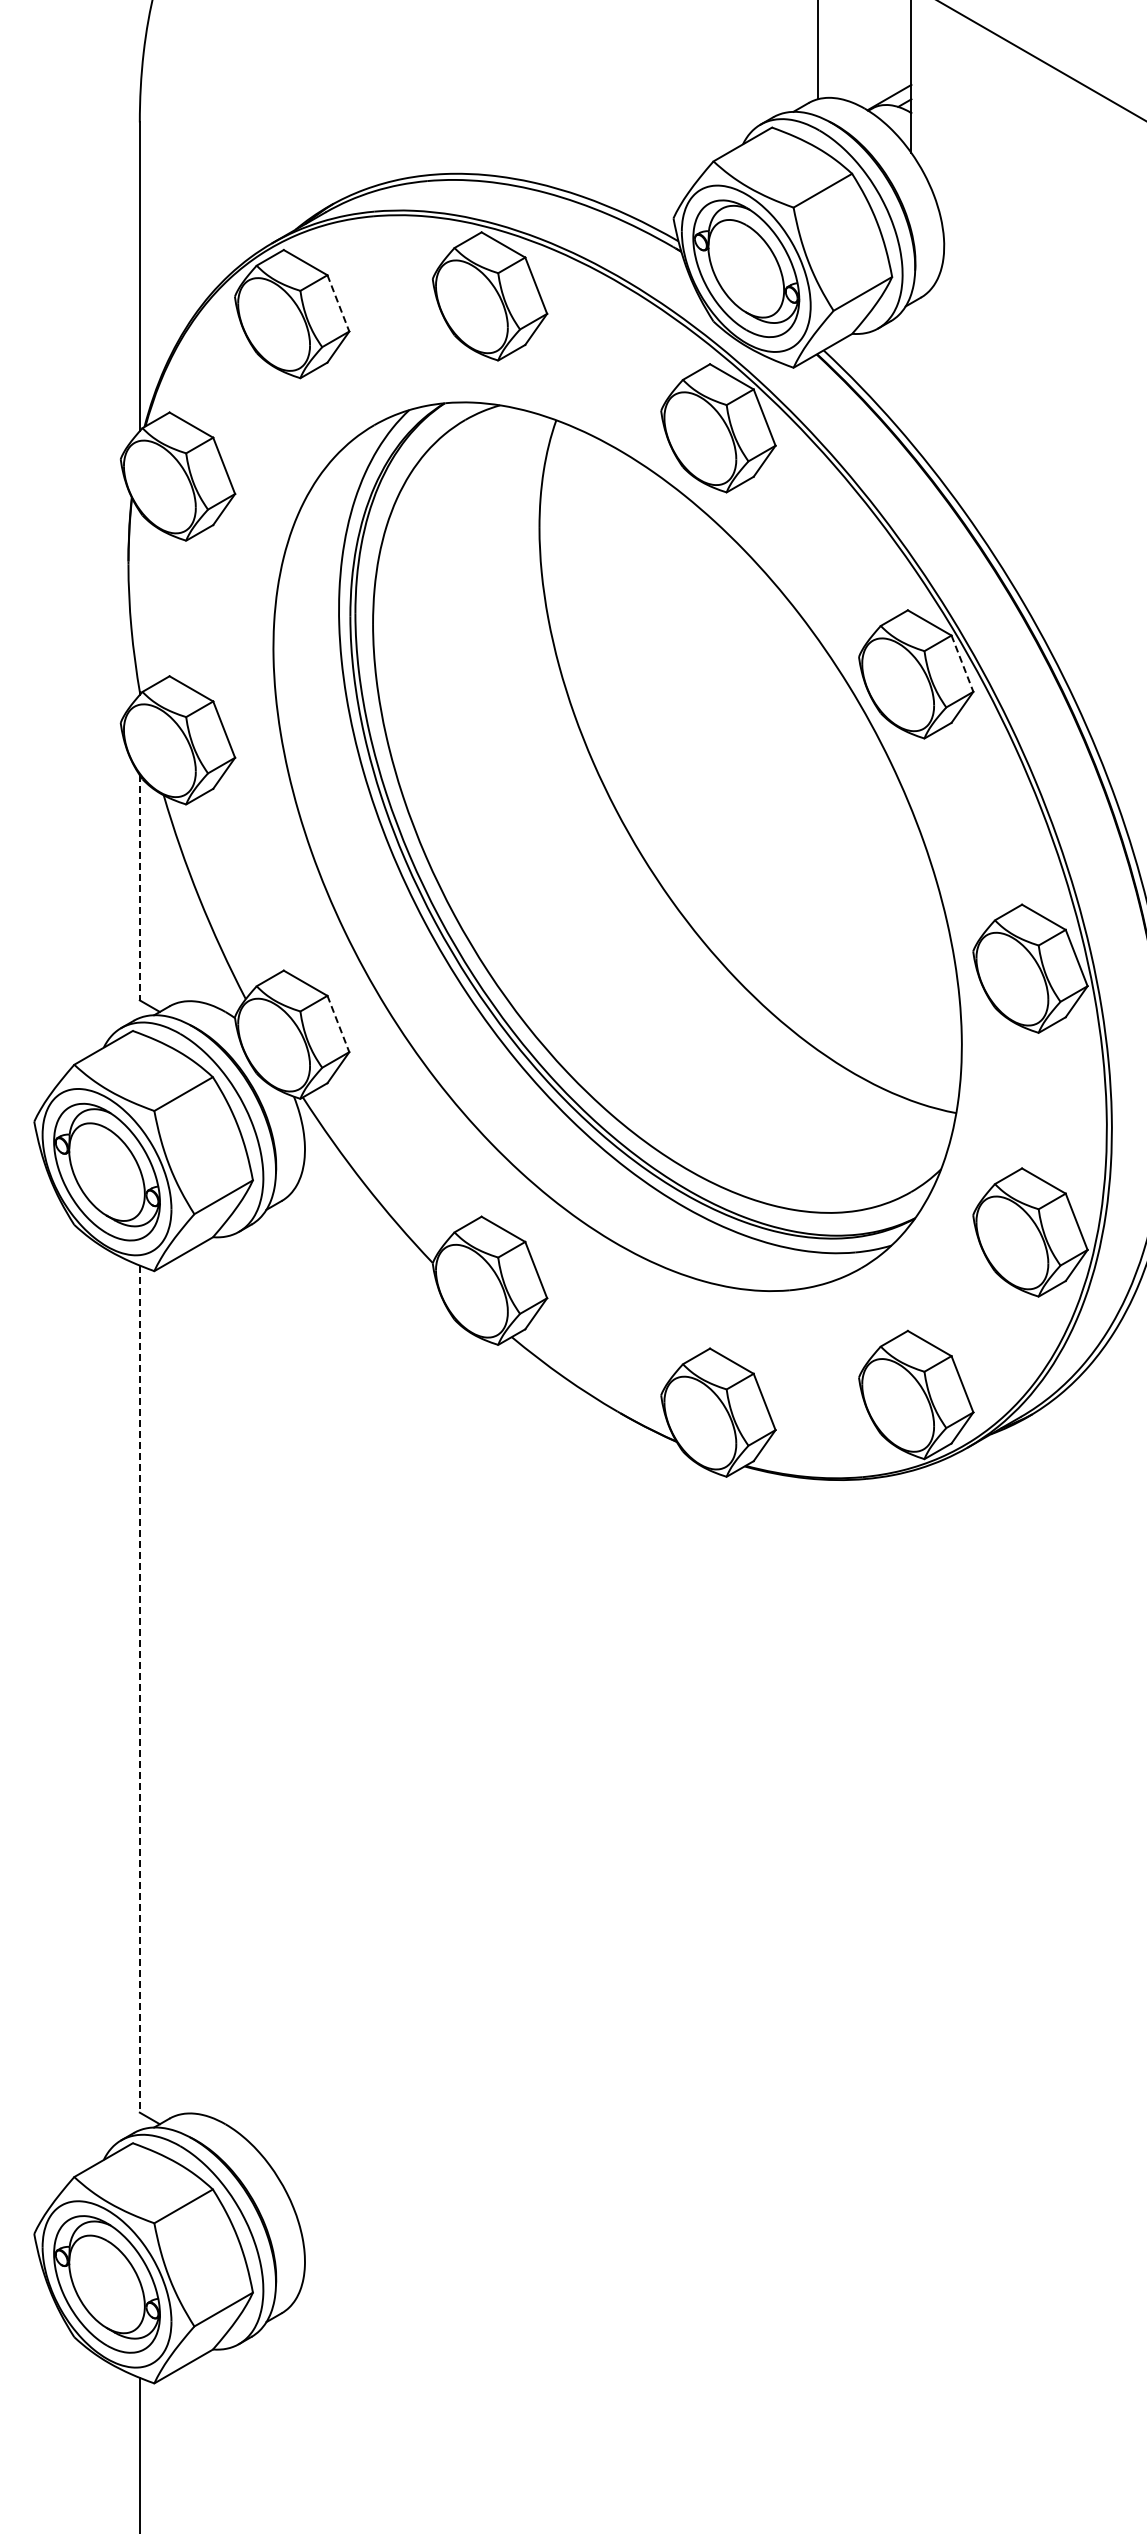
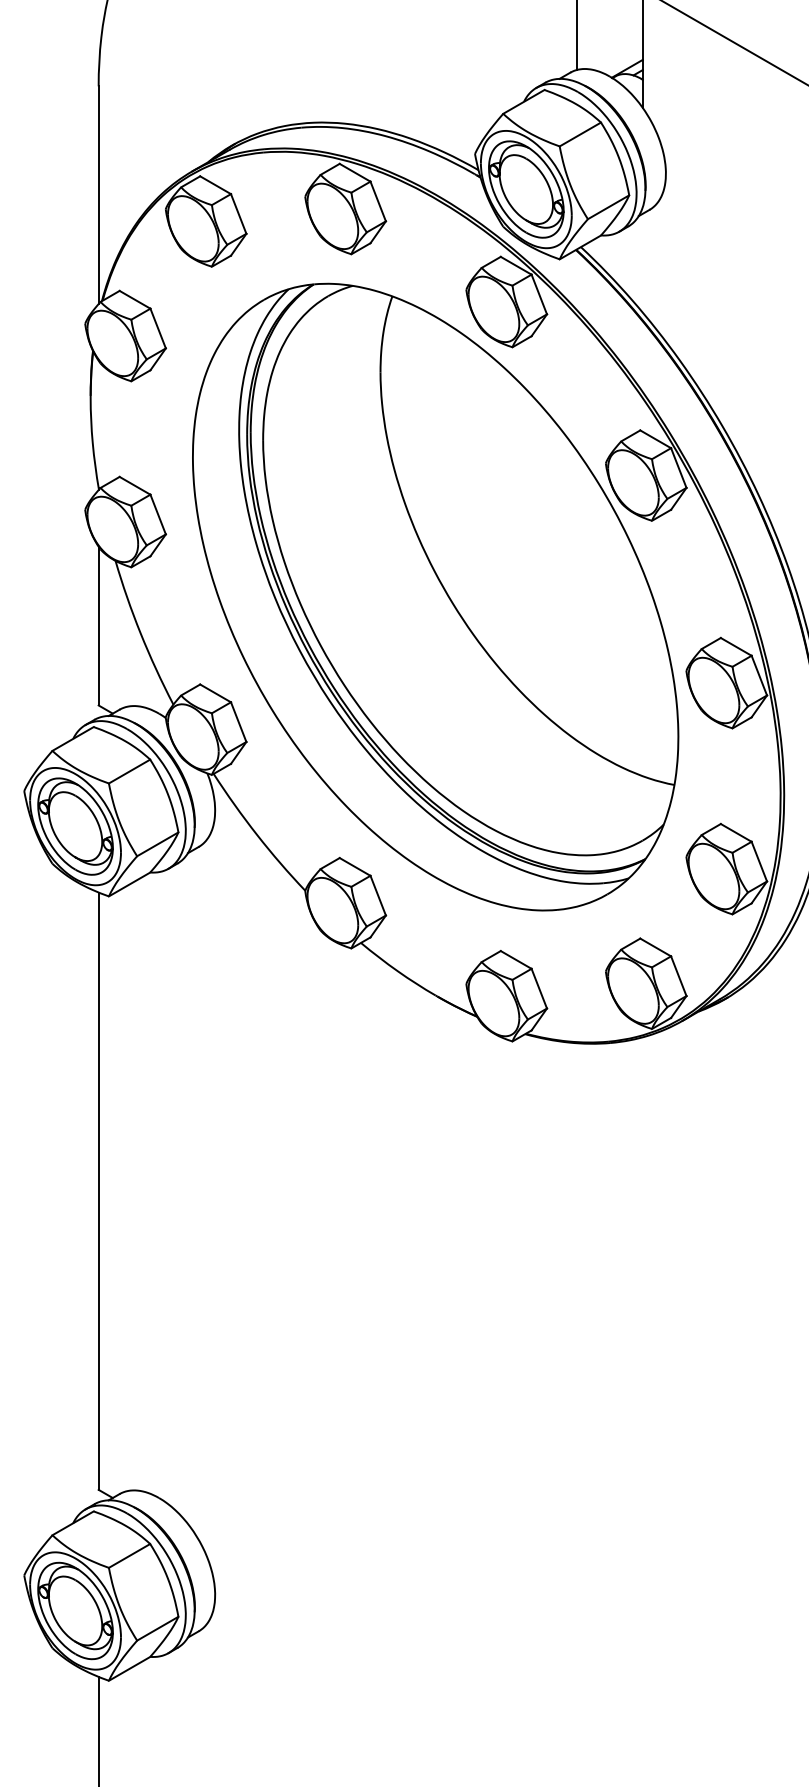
line: (338, 303) -> (238, 214), dashed -> solid
line: (962, 664) -> (678, 468), dashed -> solid
line: (139, 887) -> (98, 625), dashed -> solid
line: (338, 1024) -> (238, 722), dashed -> solid
line: (139, 1689) -> (98, 1191), dashed -> solid

